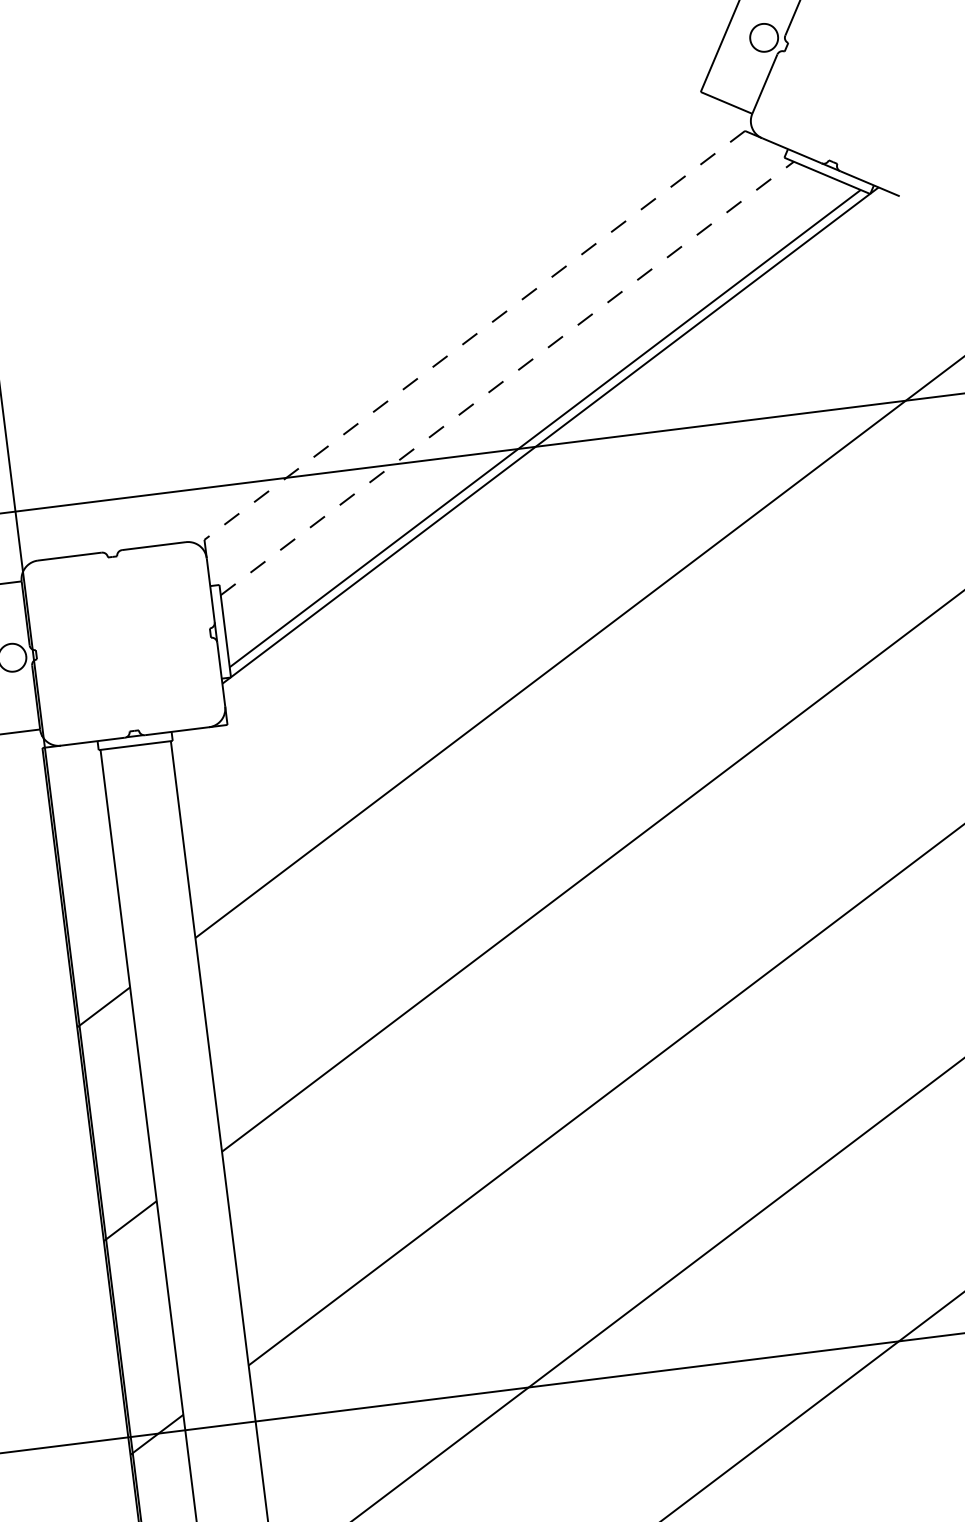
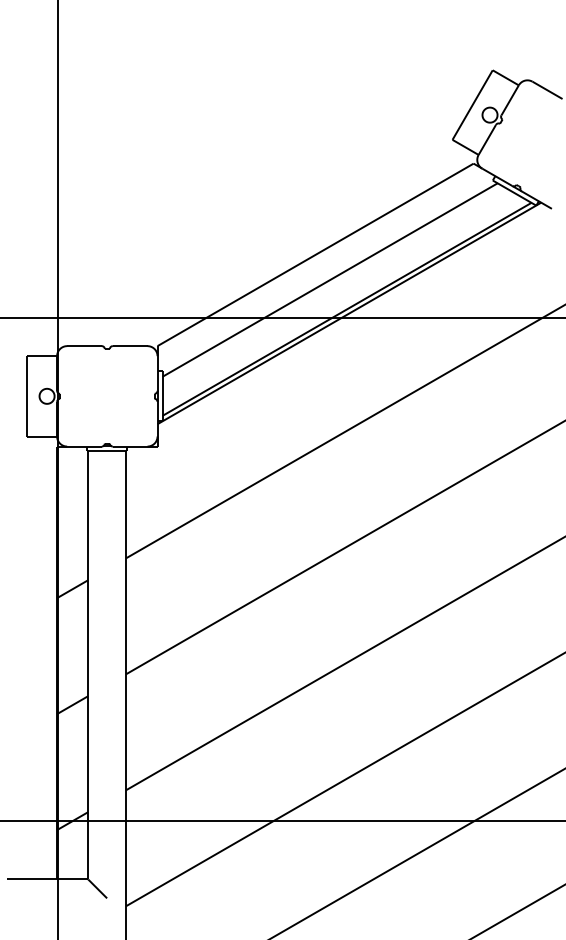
line: (474, 336) -> (315, 255), dashed -> solid
line: (507, 377) -> (330, 279), dashed -> solid

